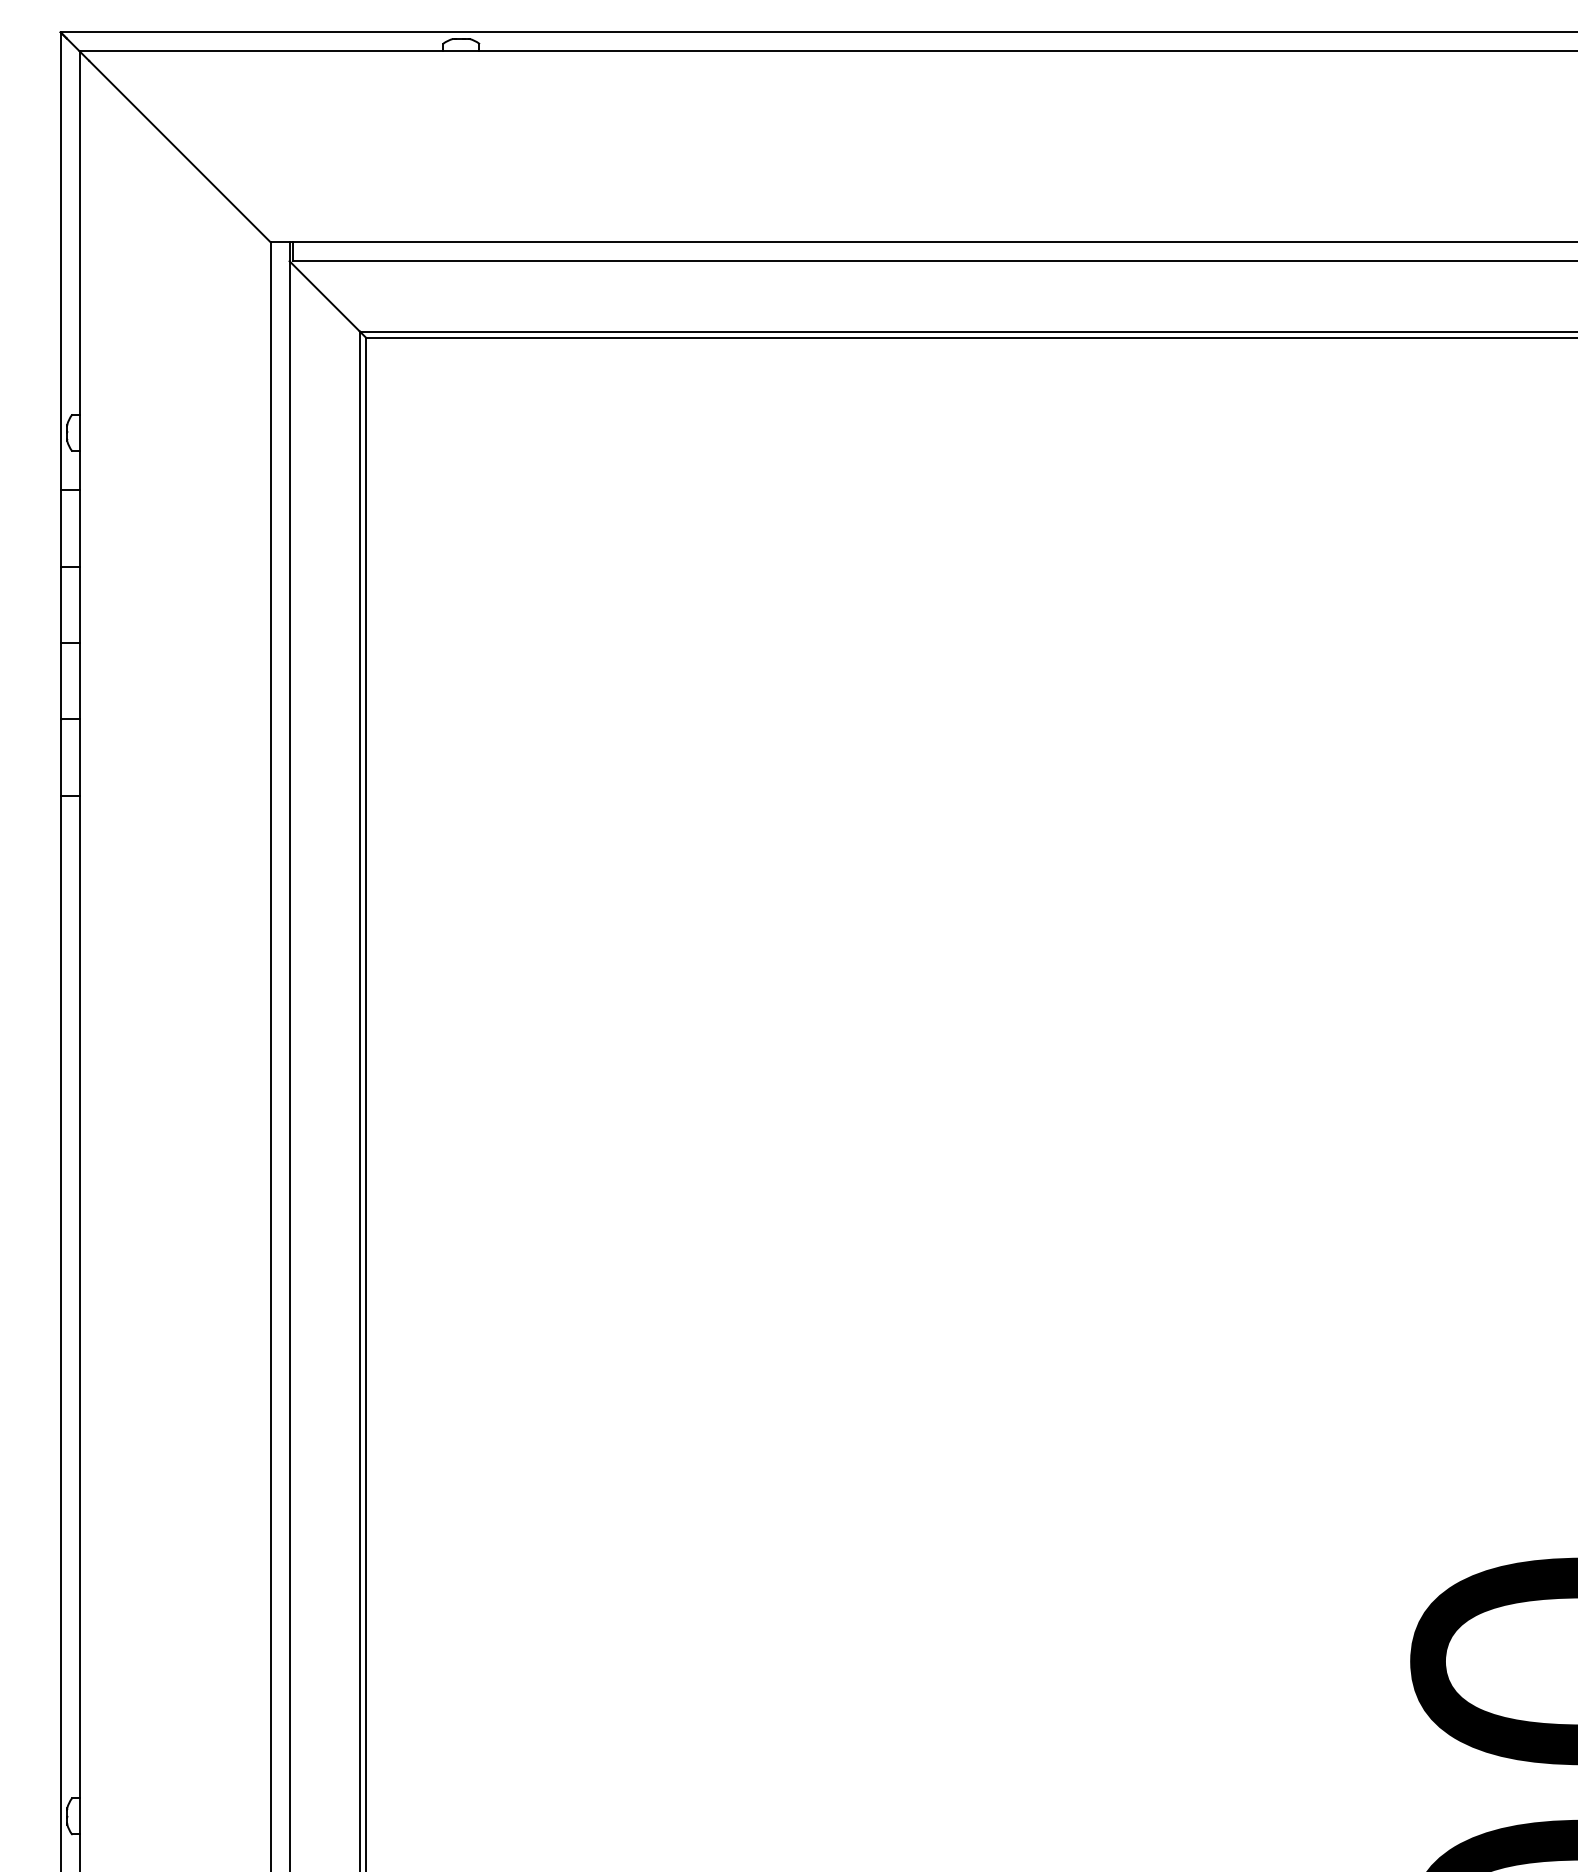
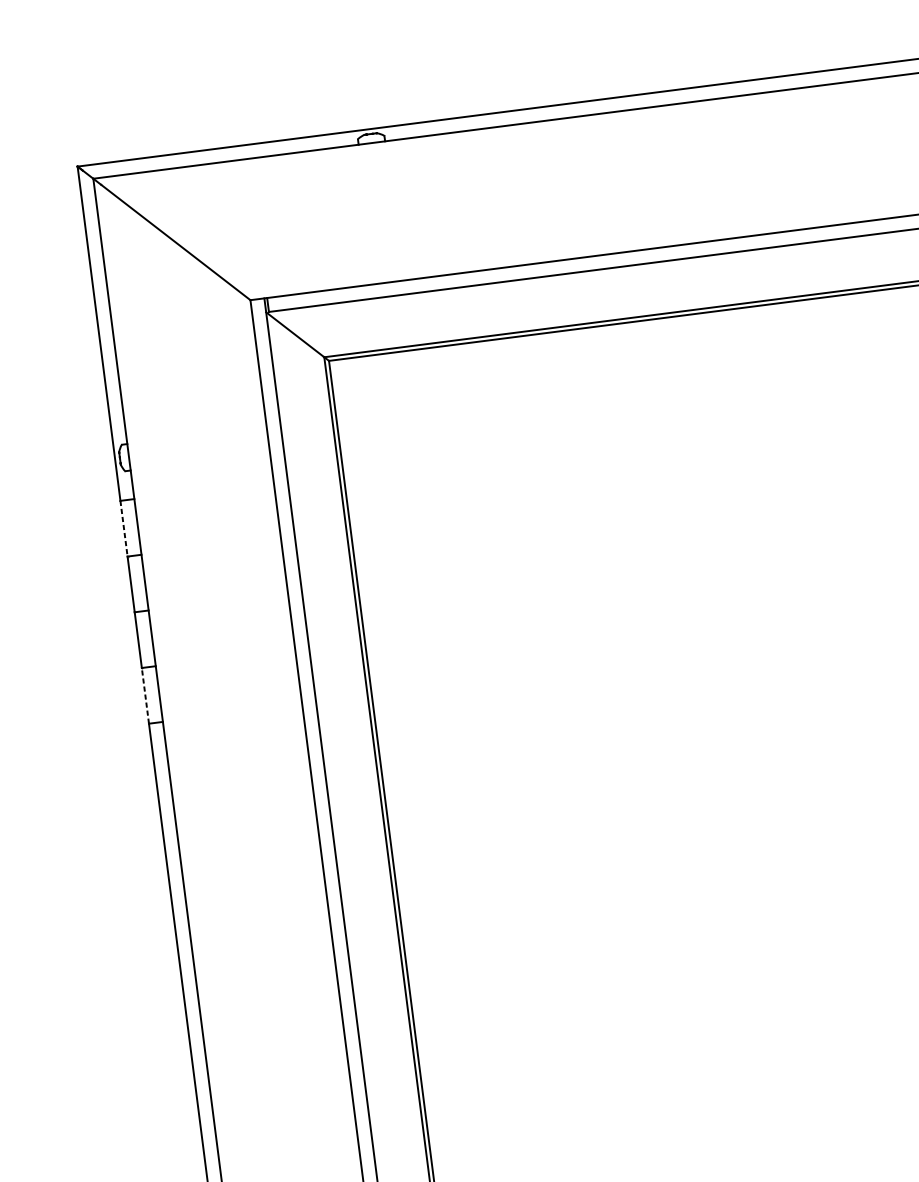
line: (60, 528) -> (123, 528), solid -> dashed
line: (60, 756) -> (145, 695), solid -> dashed

